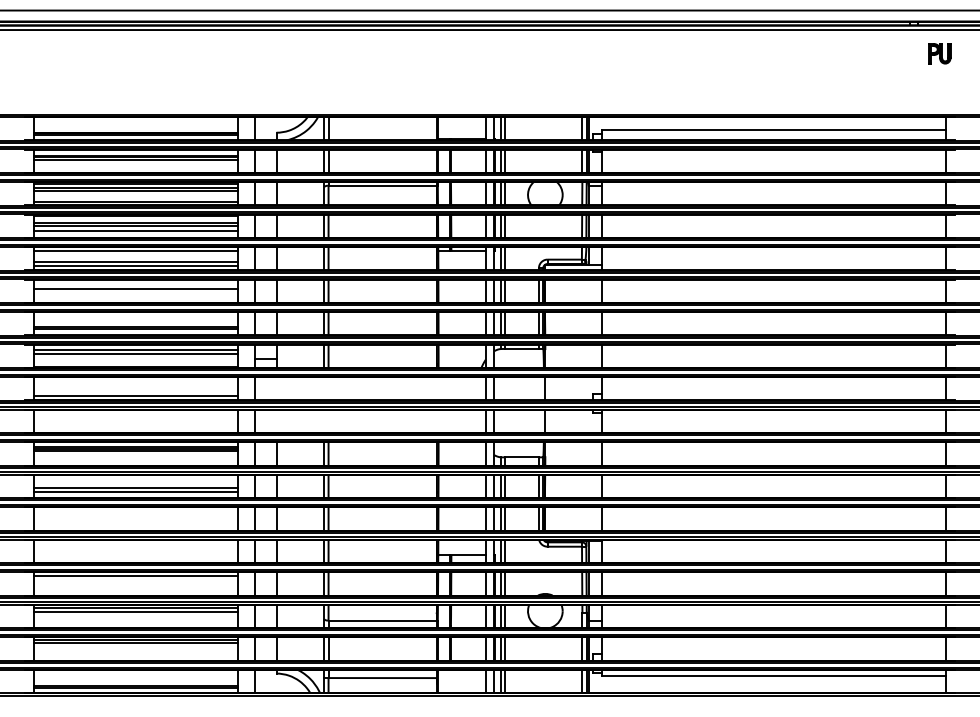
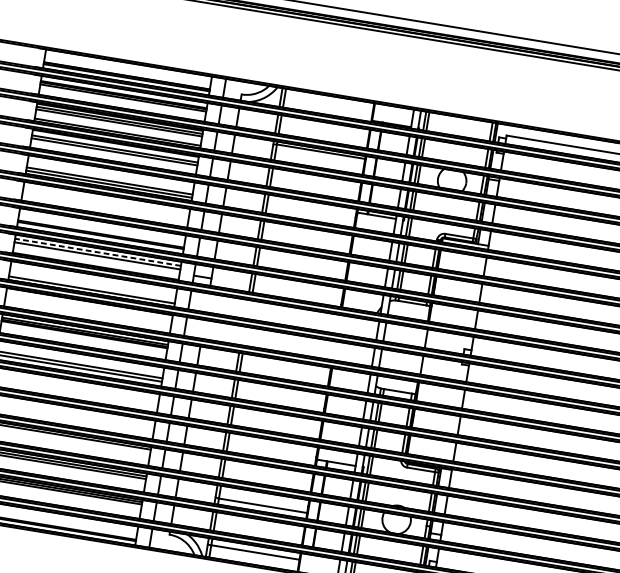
line: (135, 230) -> (113, 155), removed
line: (135, 251) -> (111, 172), removed
line: (135, 289) -> (105, 203), removed
line: (135, 349) -> (97, 252), solid -> dashed

